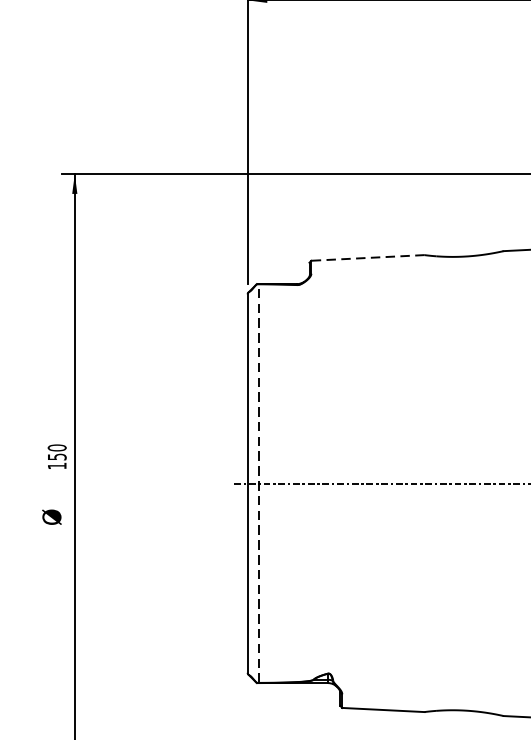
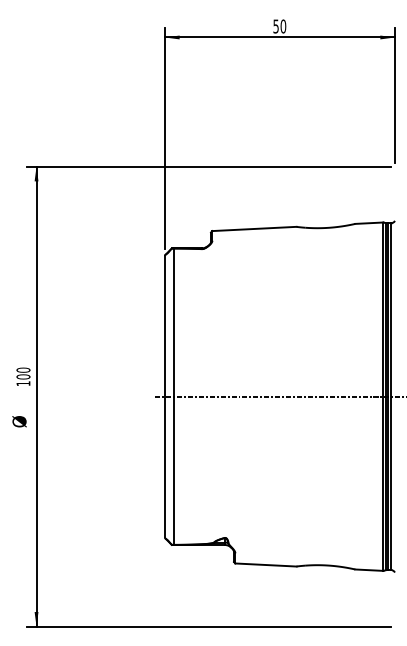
line: (366, 257) -> (253, 228), dashed -> solid
text: (57, 456) -> (23, 376), 150 -> 100
line: (259, 483) -> (173, 396), dashed -> solid

